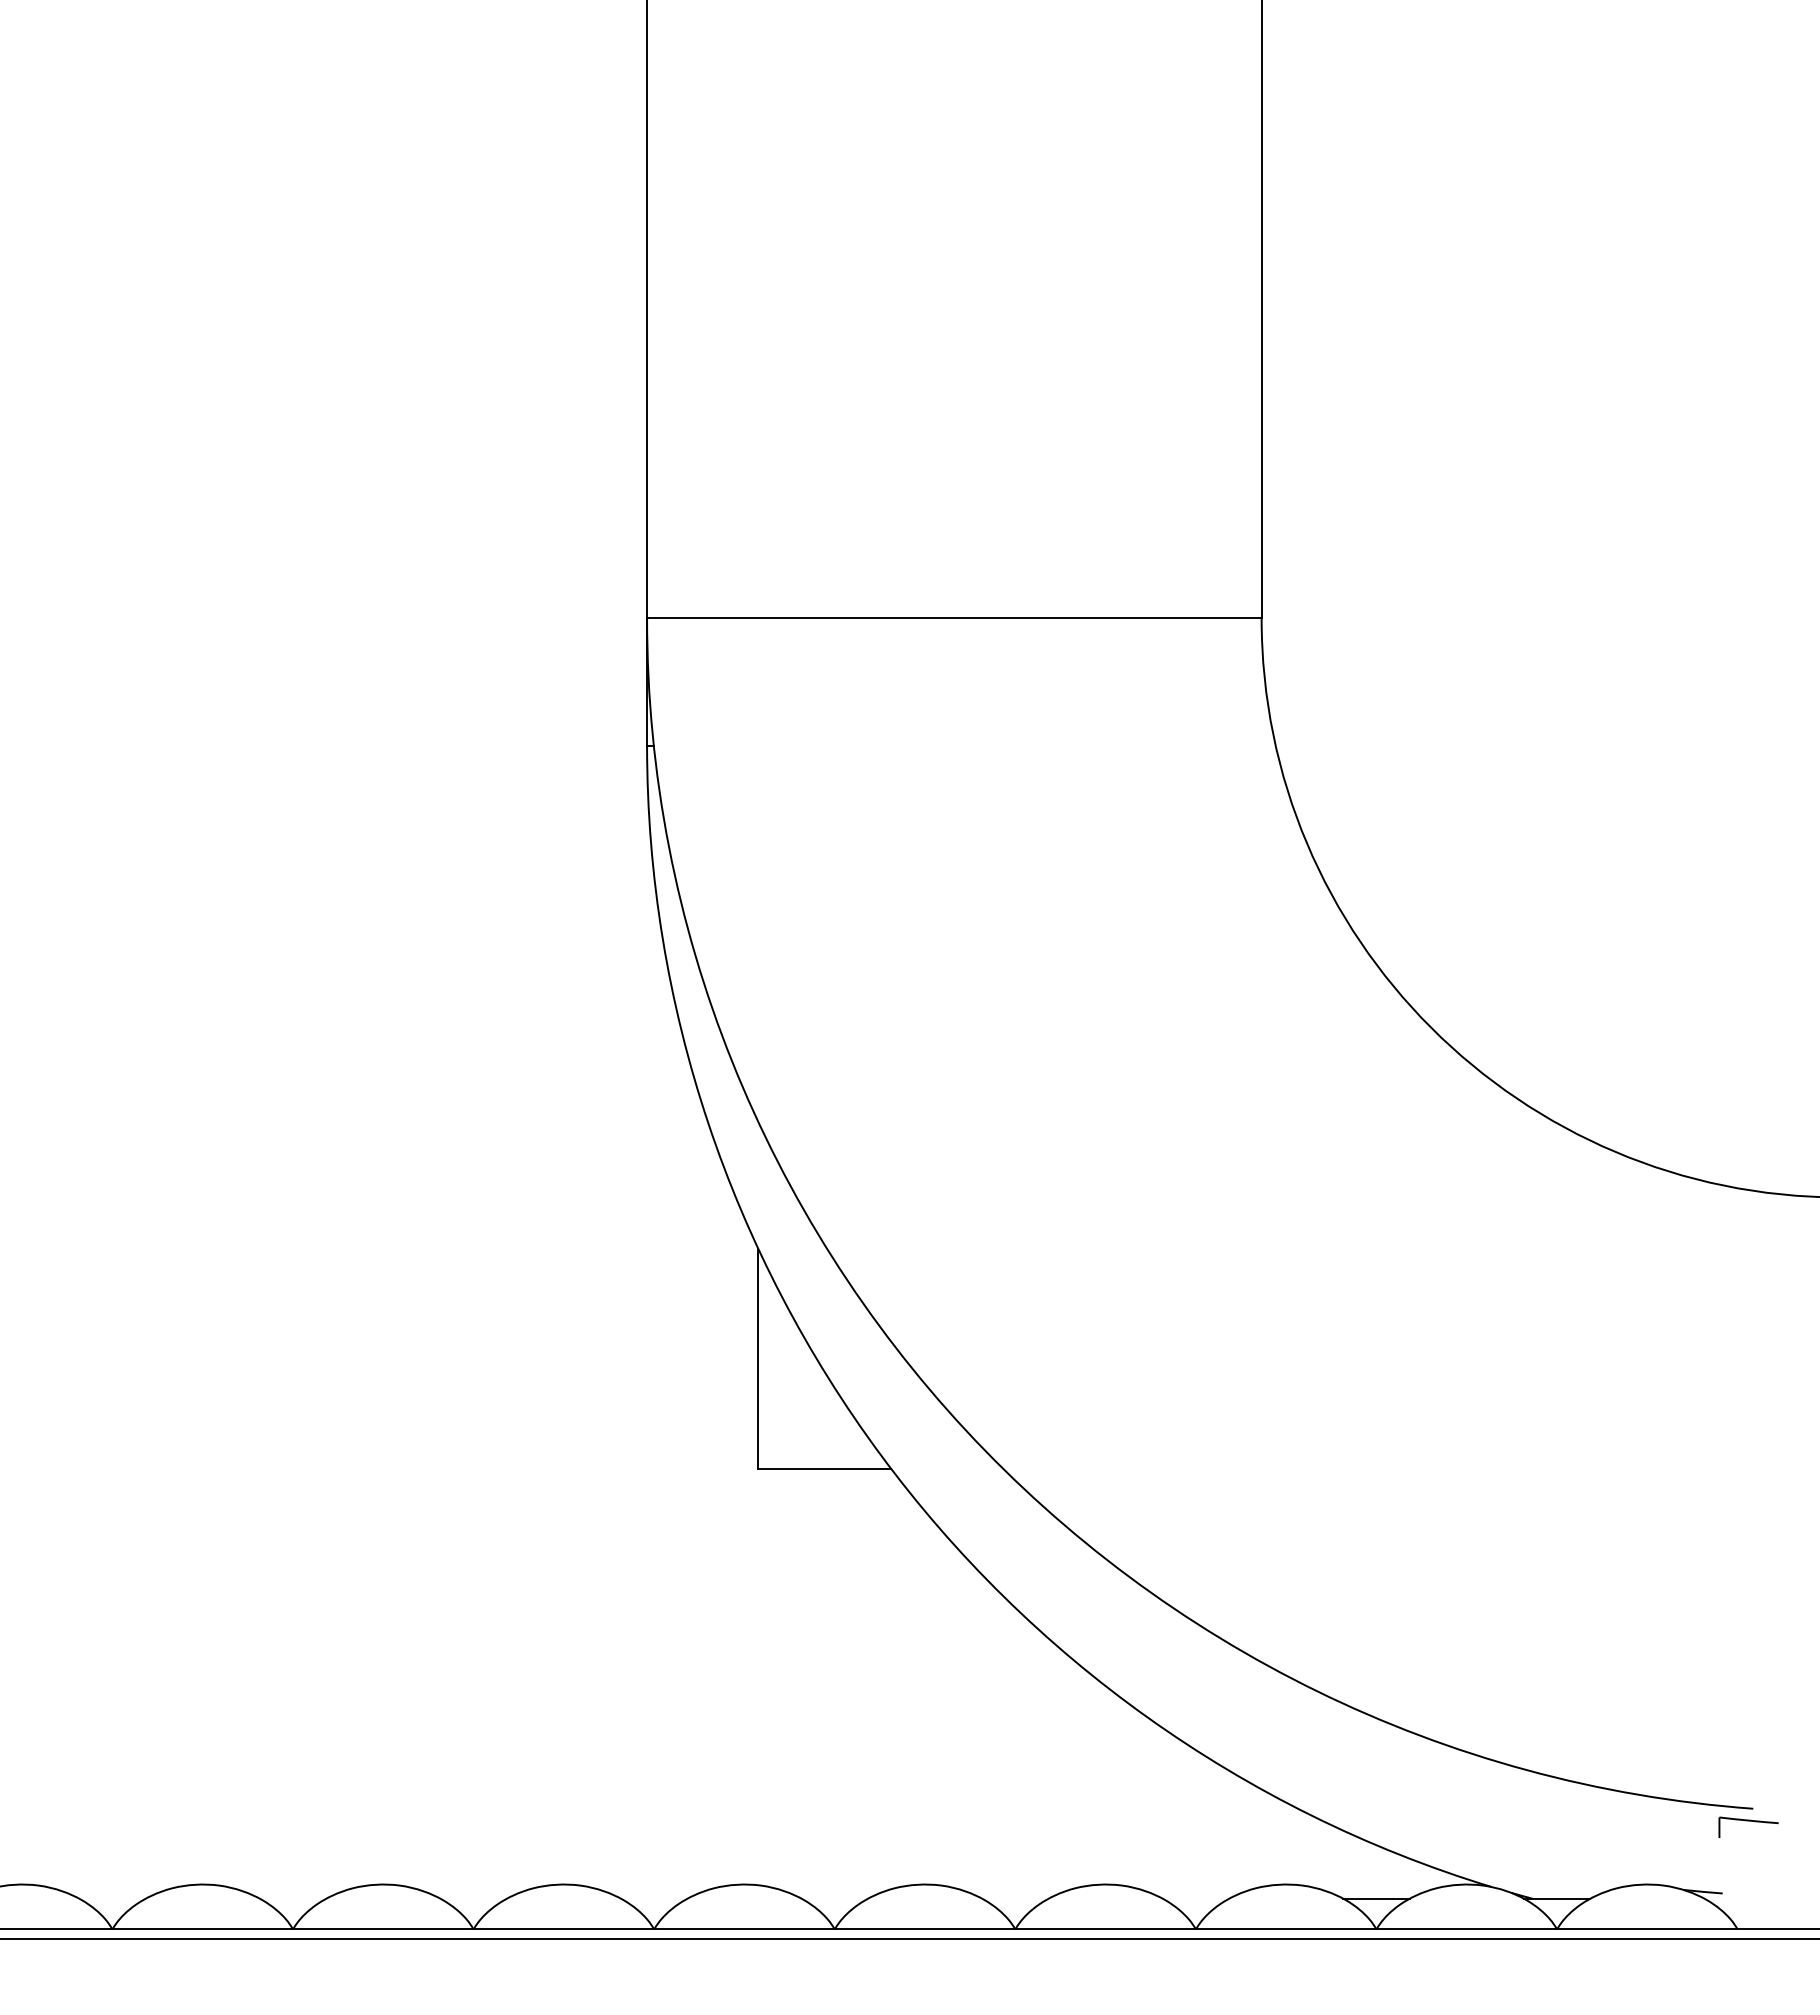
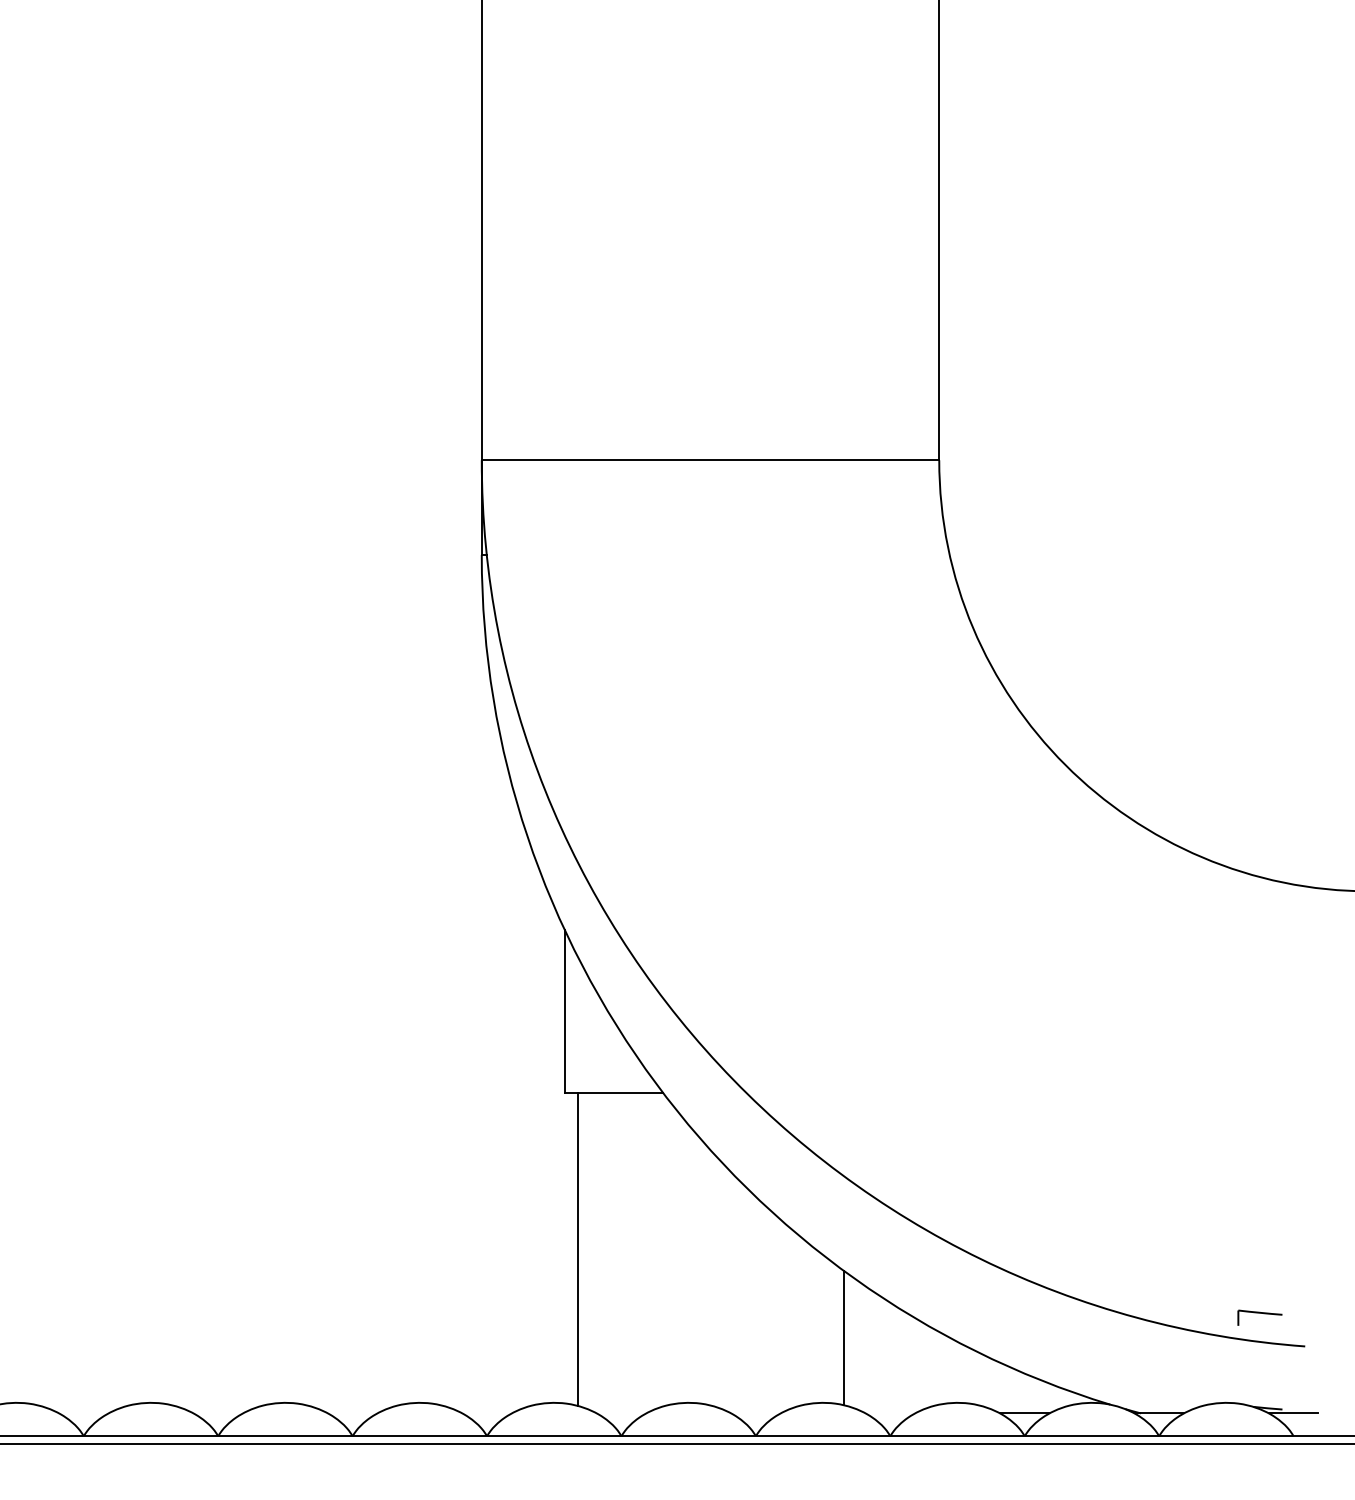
line: (775, 1678) -> (577, 1249), added
line: (1133, 1796) -> (843, 1337), added
part: (1748, 1826) -> (1259, 1317), moved
line: (1737, 1898) -> (1293, 1413), added

